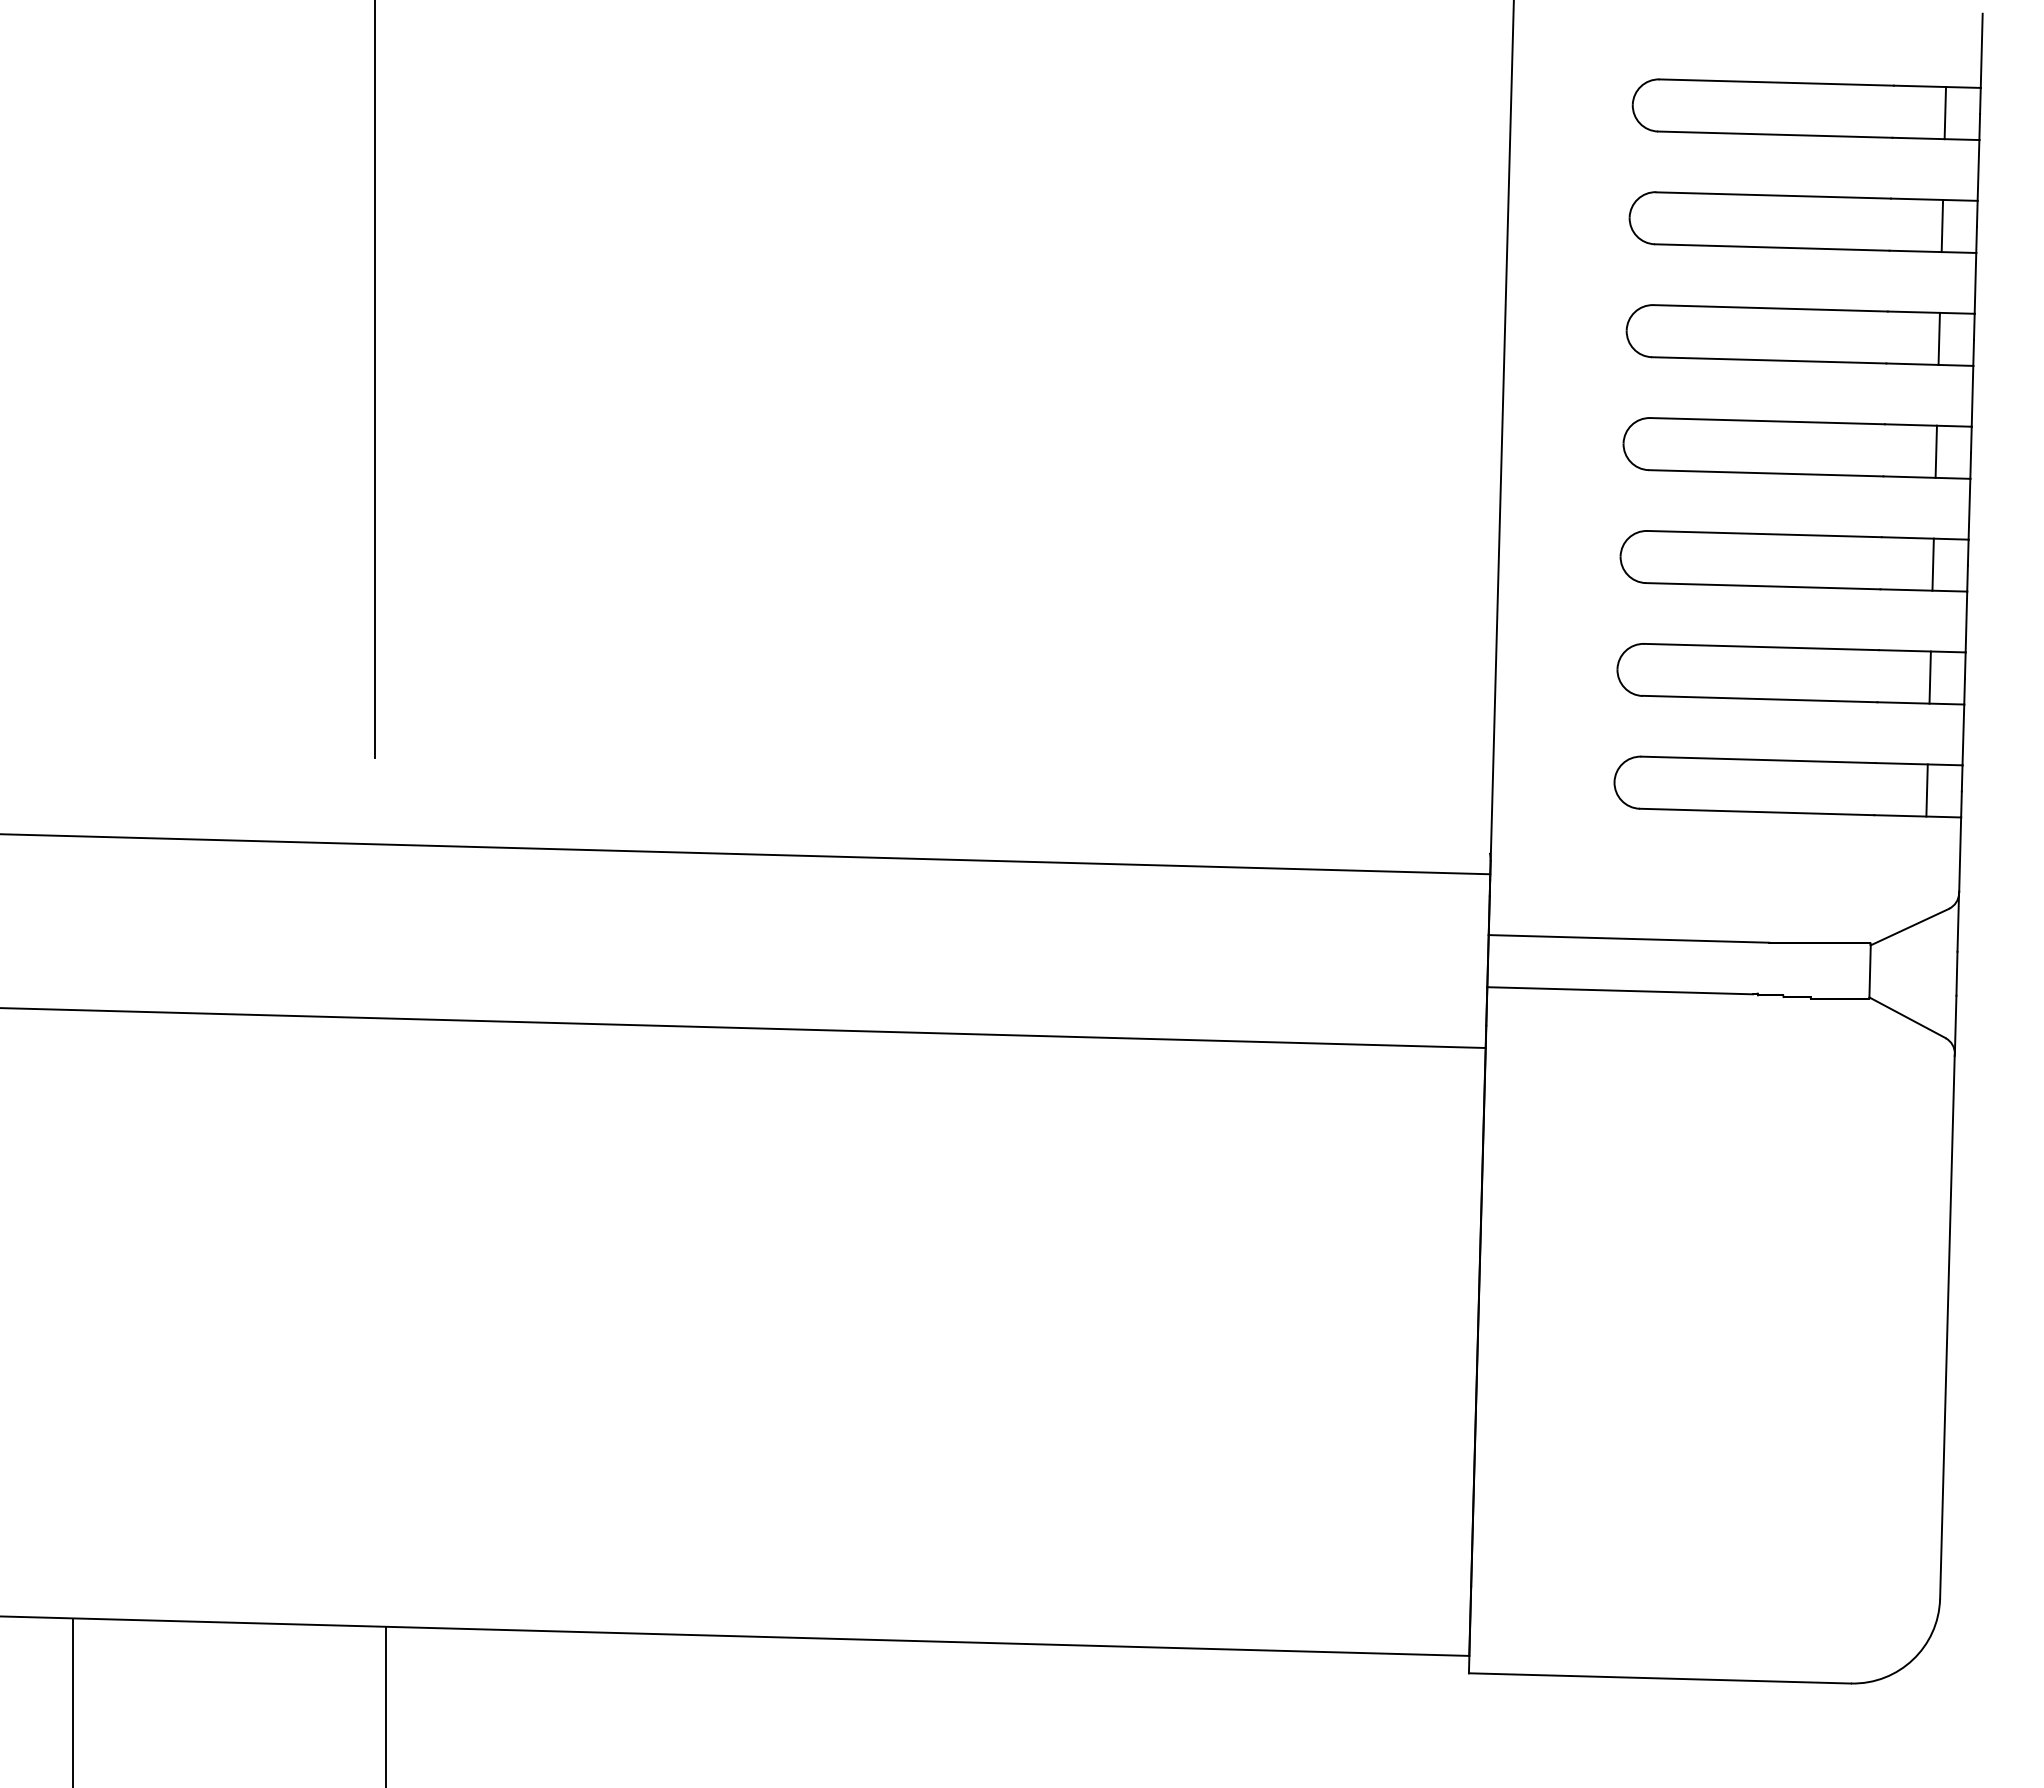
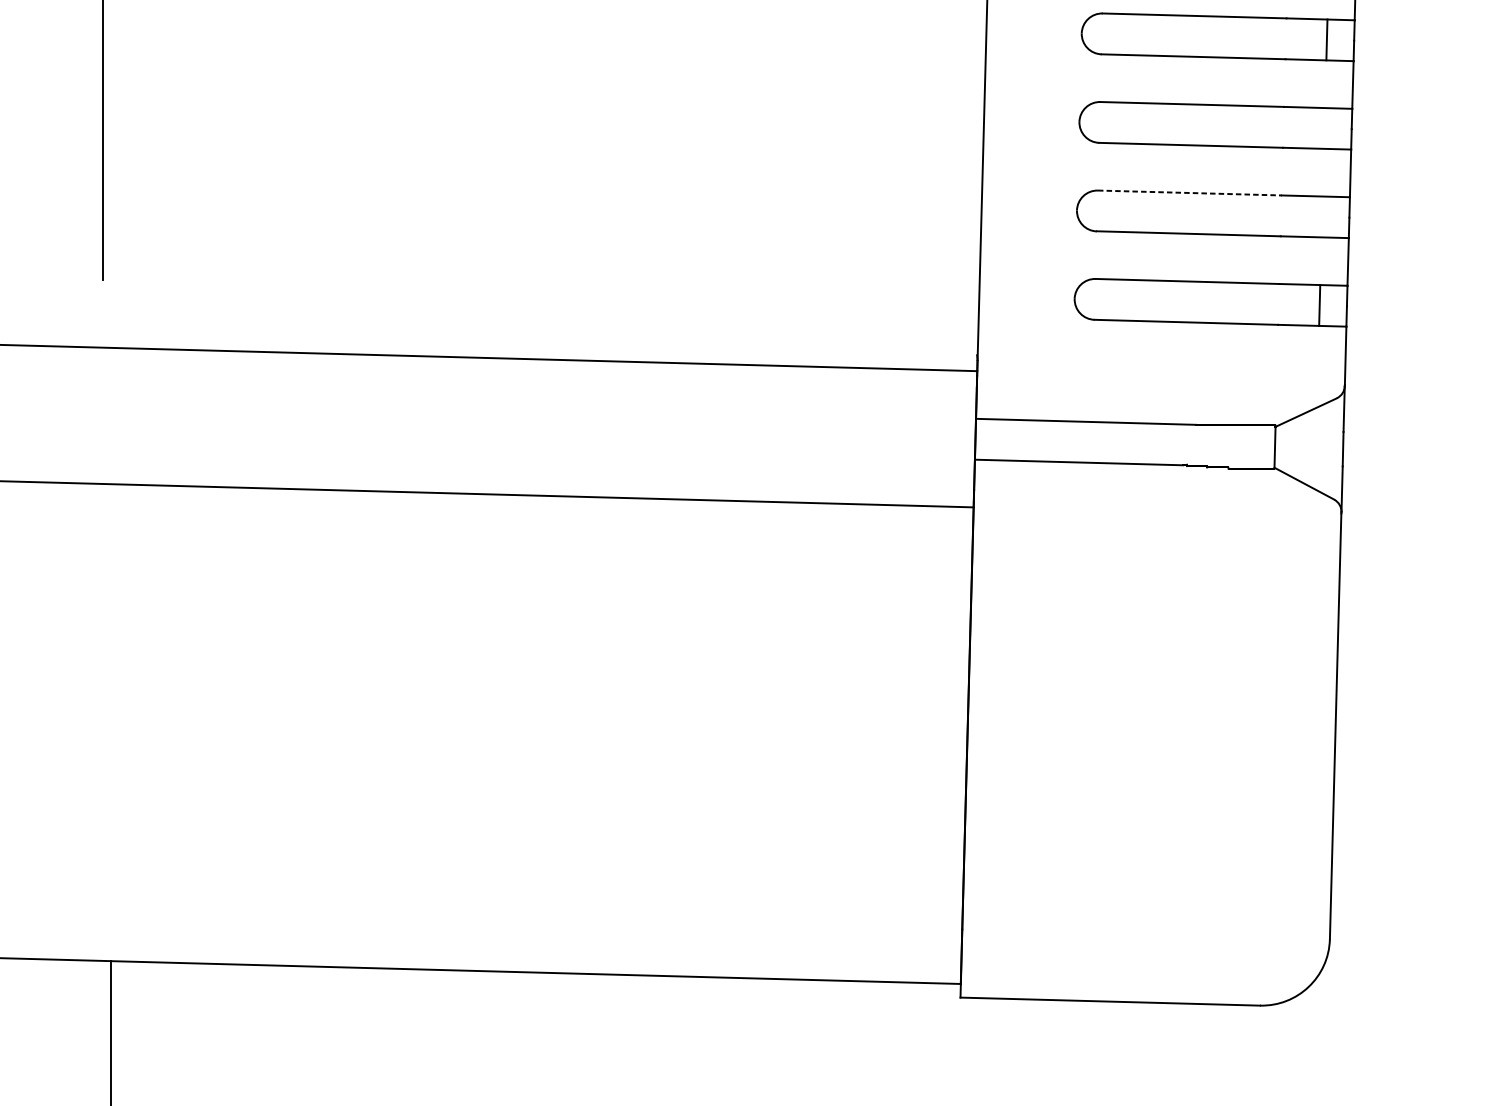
line: (1932, 564) -> (1323, 128), removed
line: (1762, 647) -> (1190, 193), solid -> dashed
line: (1929, 677) -> (1321, 216), removed

